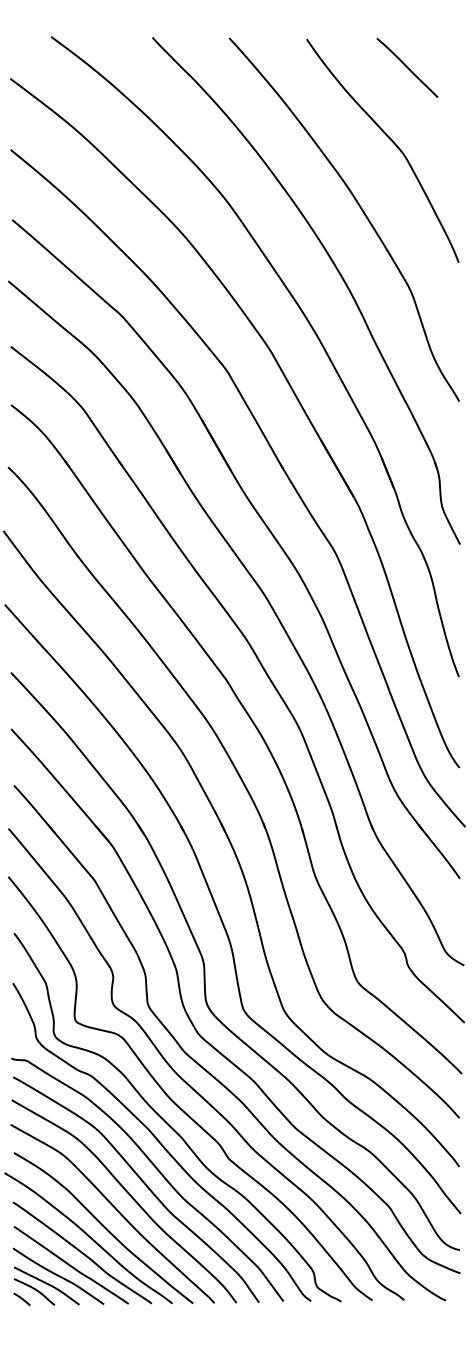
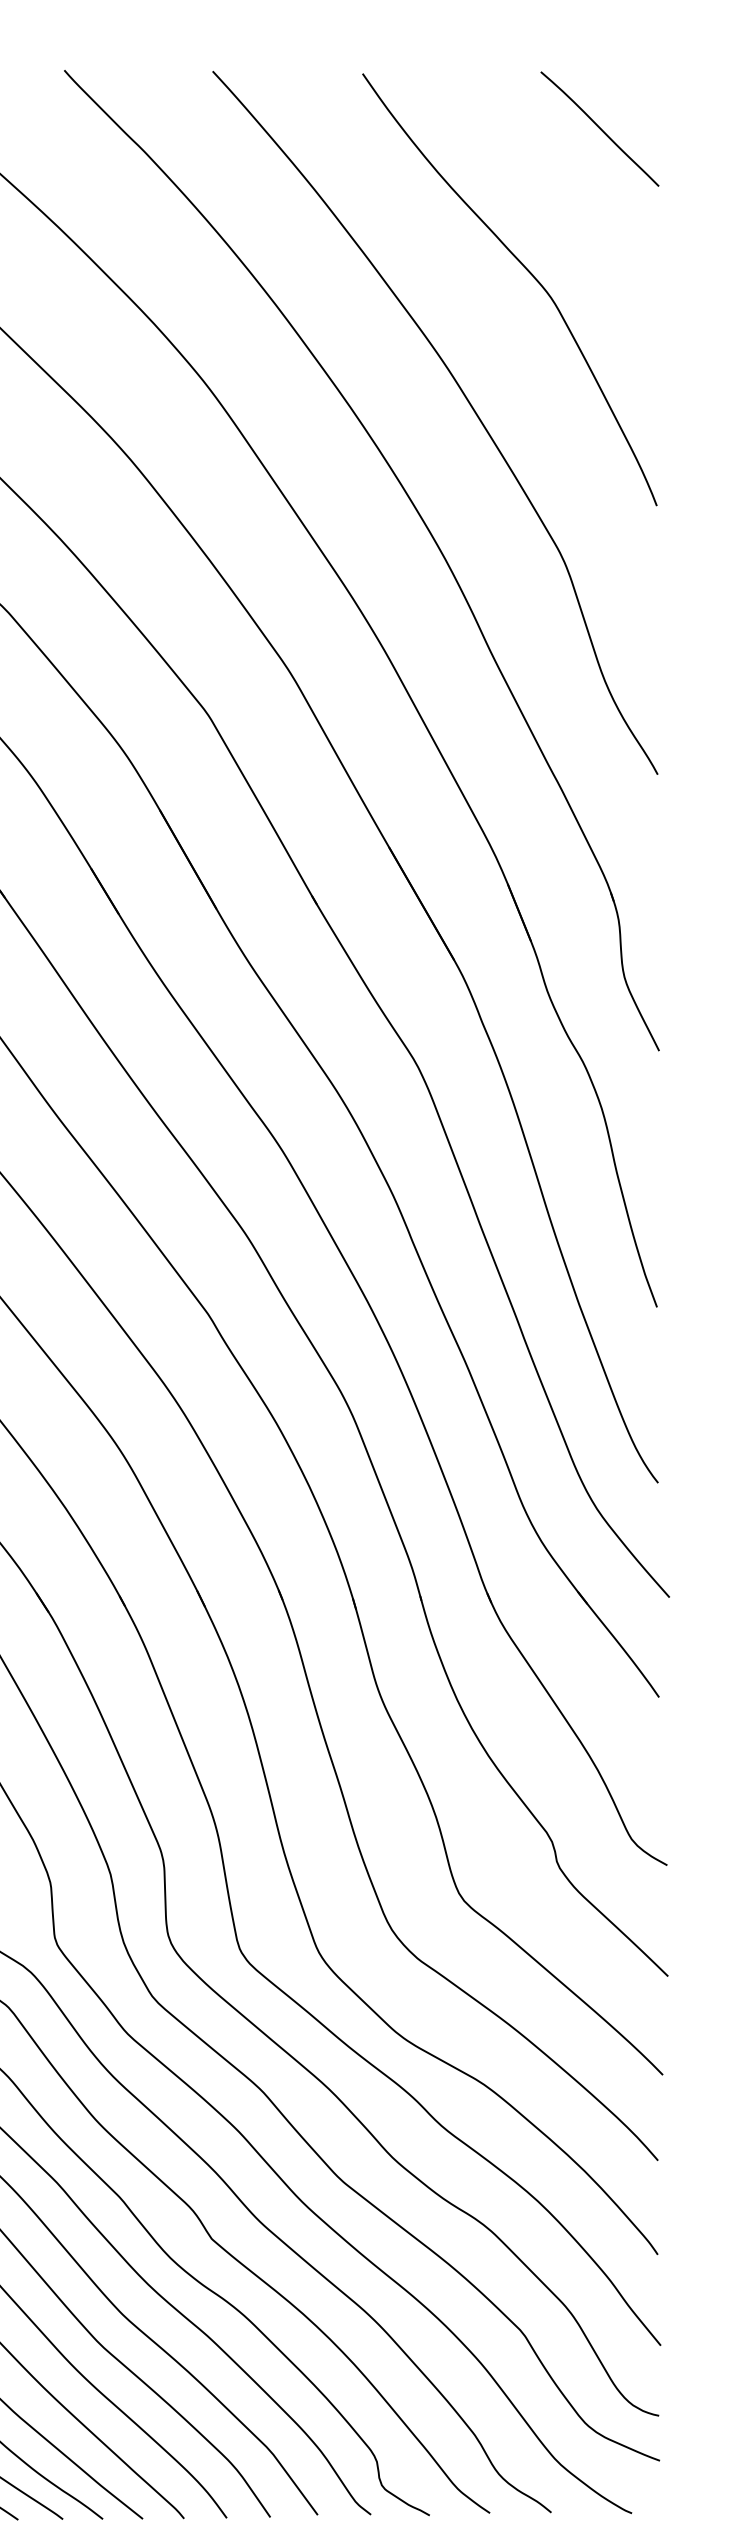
curve: (407, 67) -> (600, 128), moved

